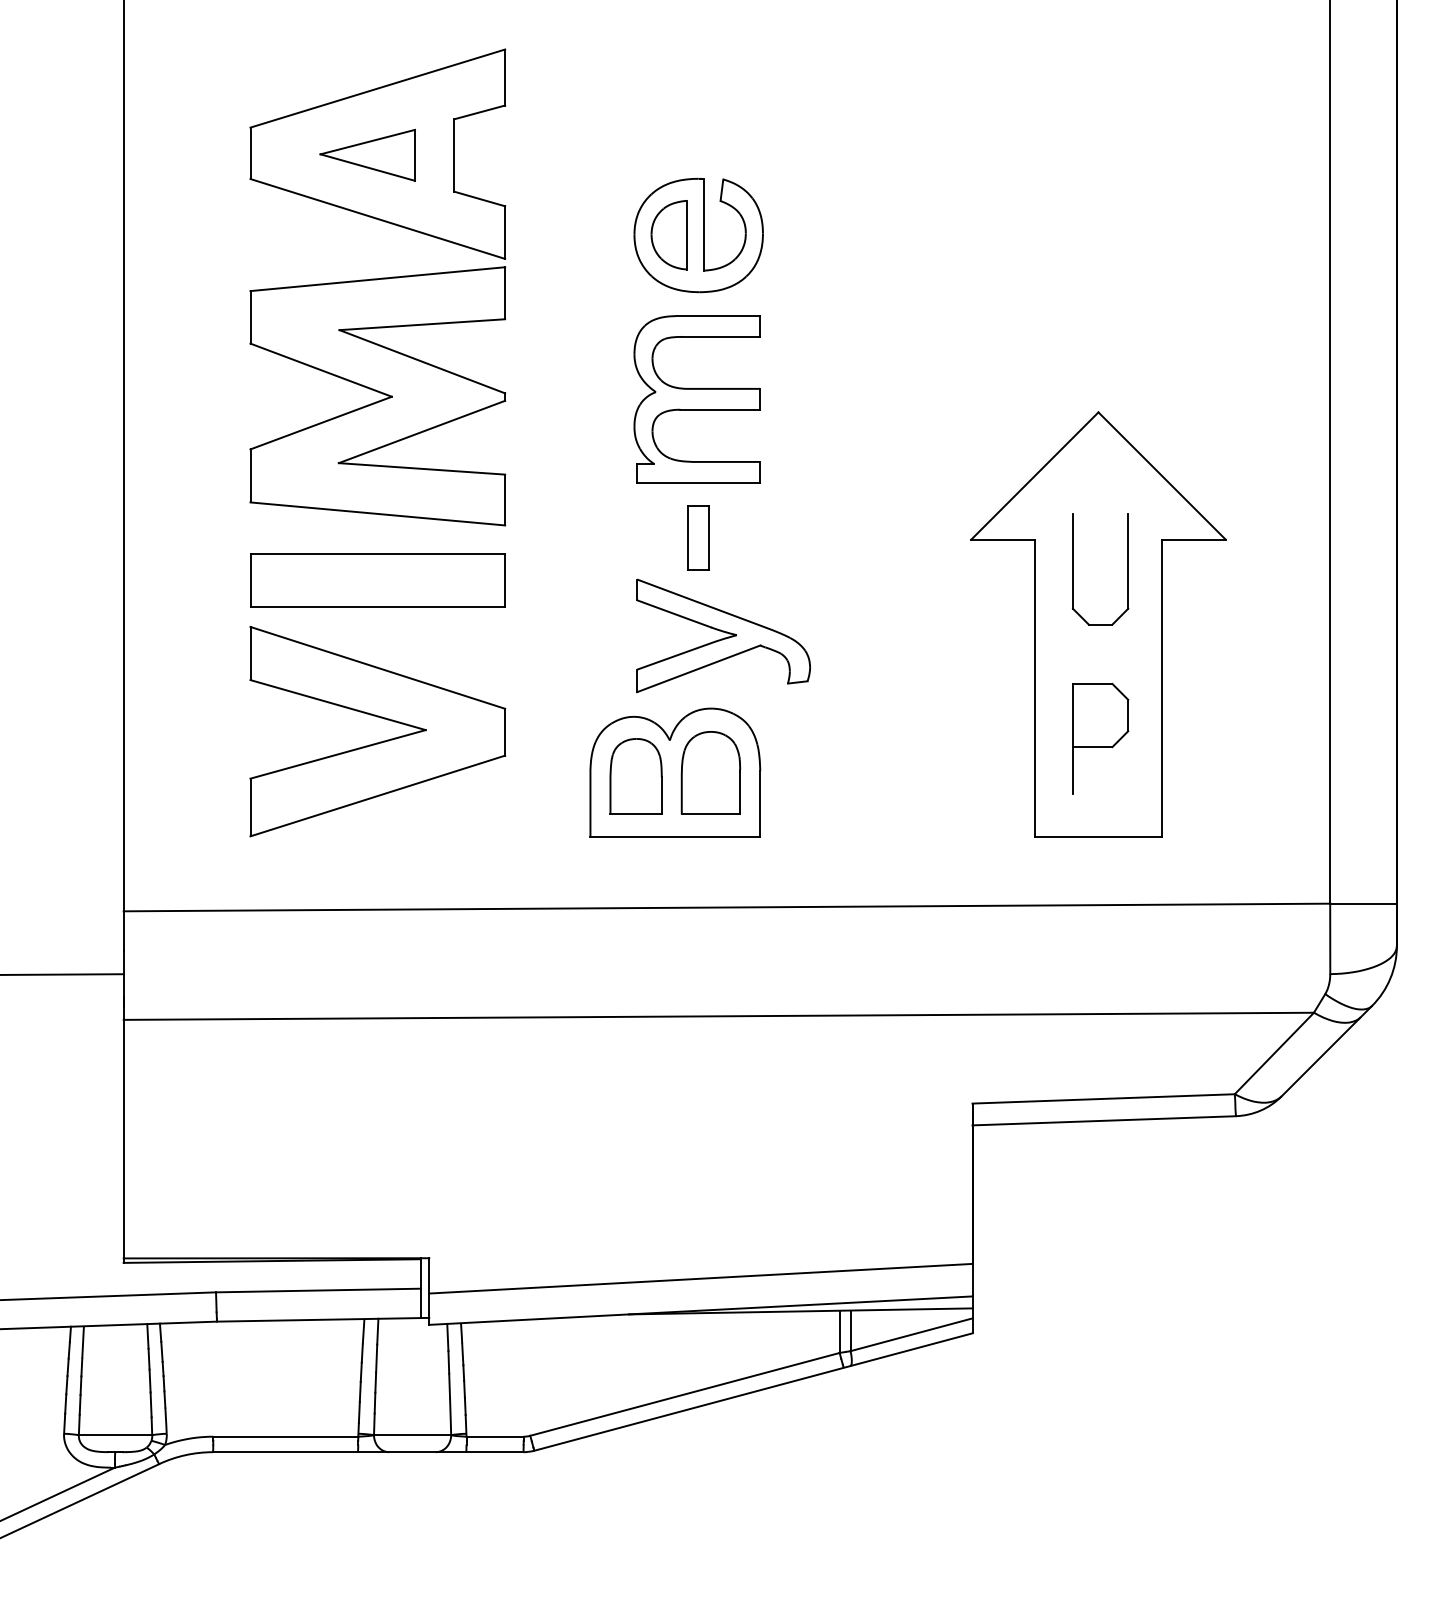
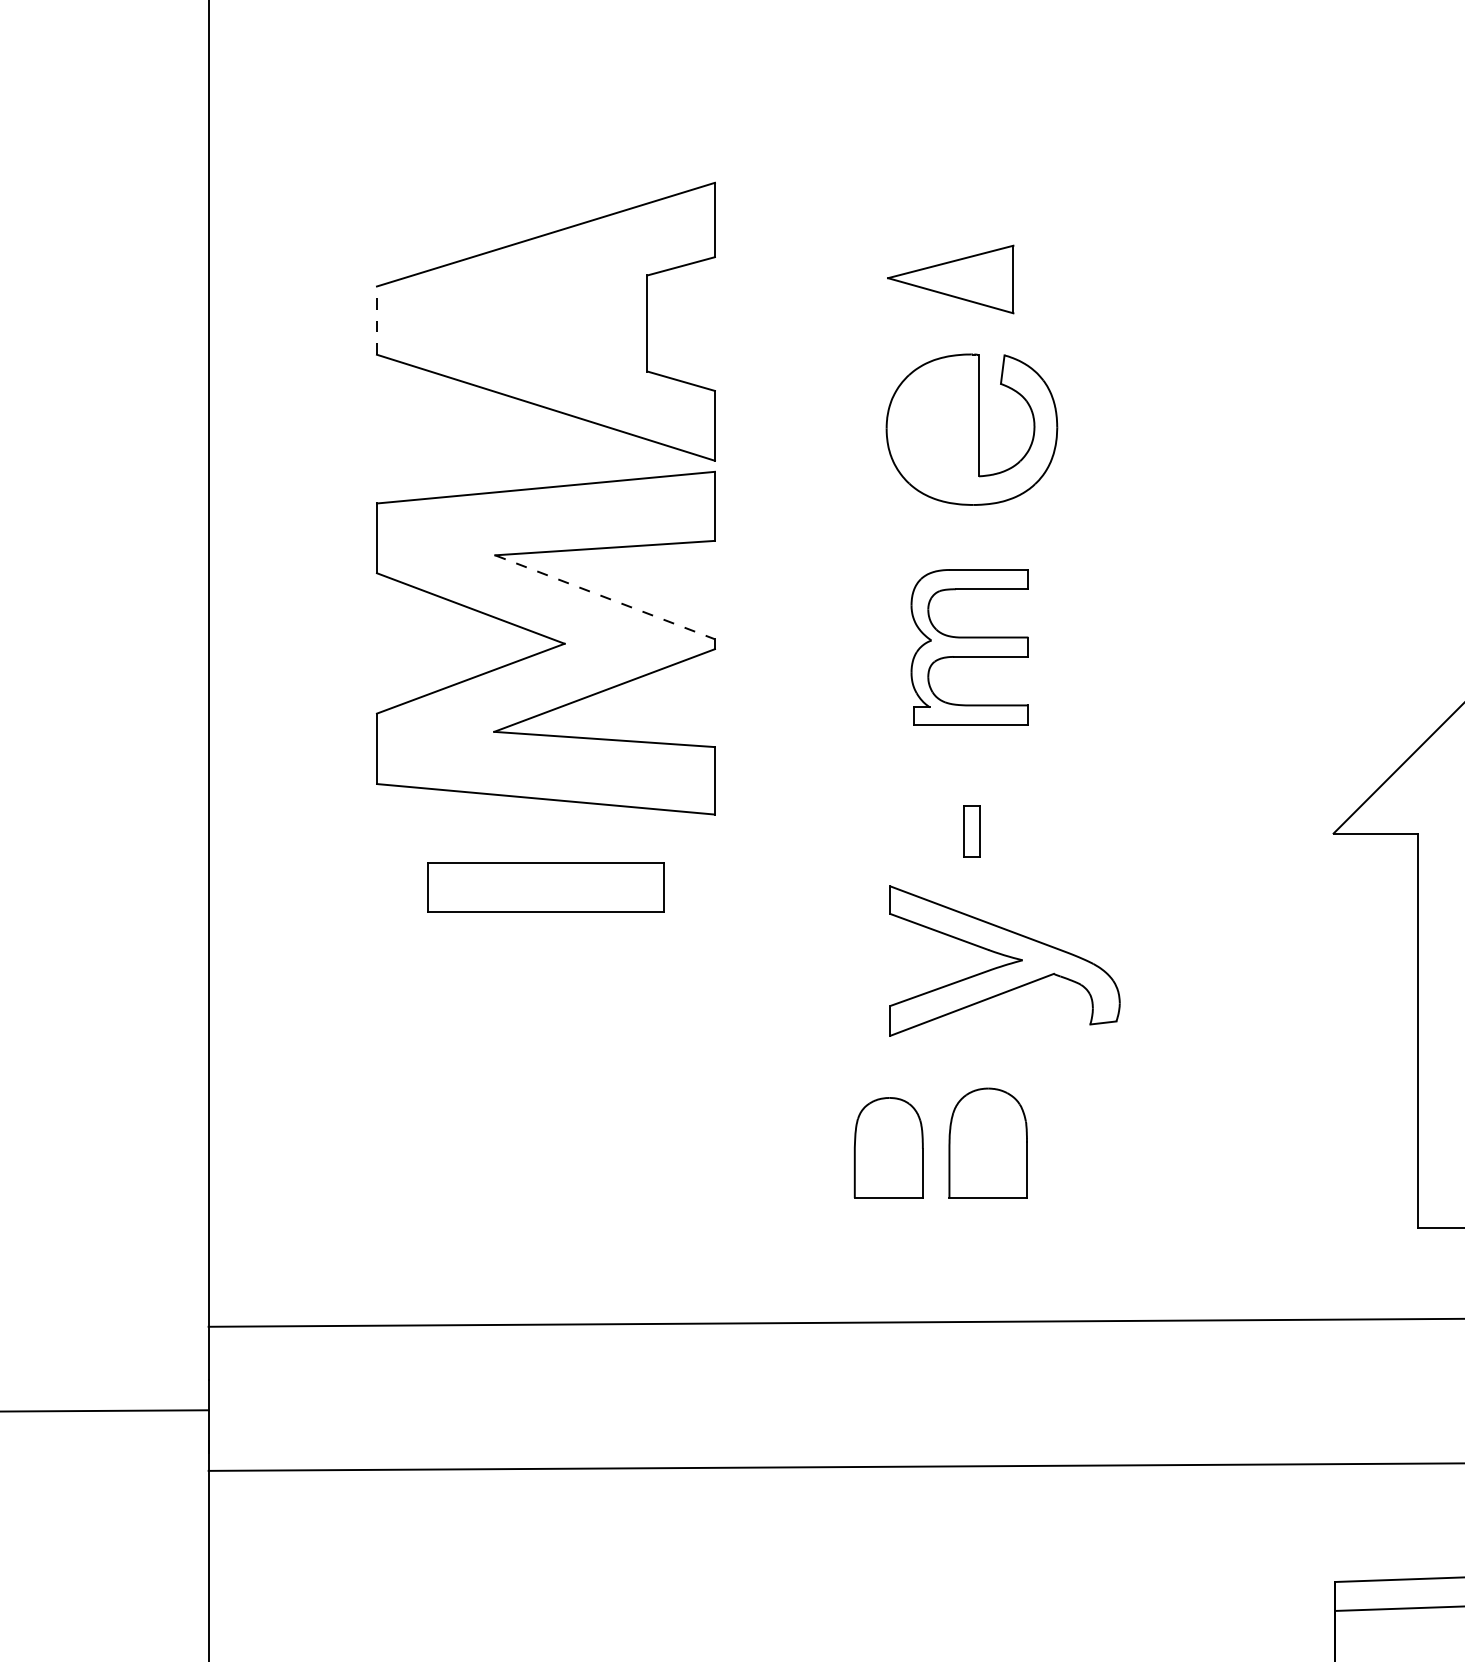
line: (250, 153) -> (376, 320), solid -> dashed
part: (367, 154) -> (950, 278), moved
part: (668, 235) -> (931, 429), removed
line: (422, 361) -> (605, 596), solid -> dashed
part: (696, 399) -> (968, 647), size x0.7
part: (698, 537) -> (971, 830), size x0.6
part: (377, 580) -> (545, 887), size x0.7
part: (380, 741) -> (549, 1101), removed
part: (675, 772) -> (941, 1142), removed

